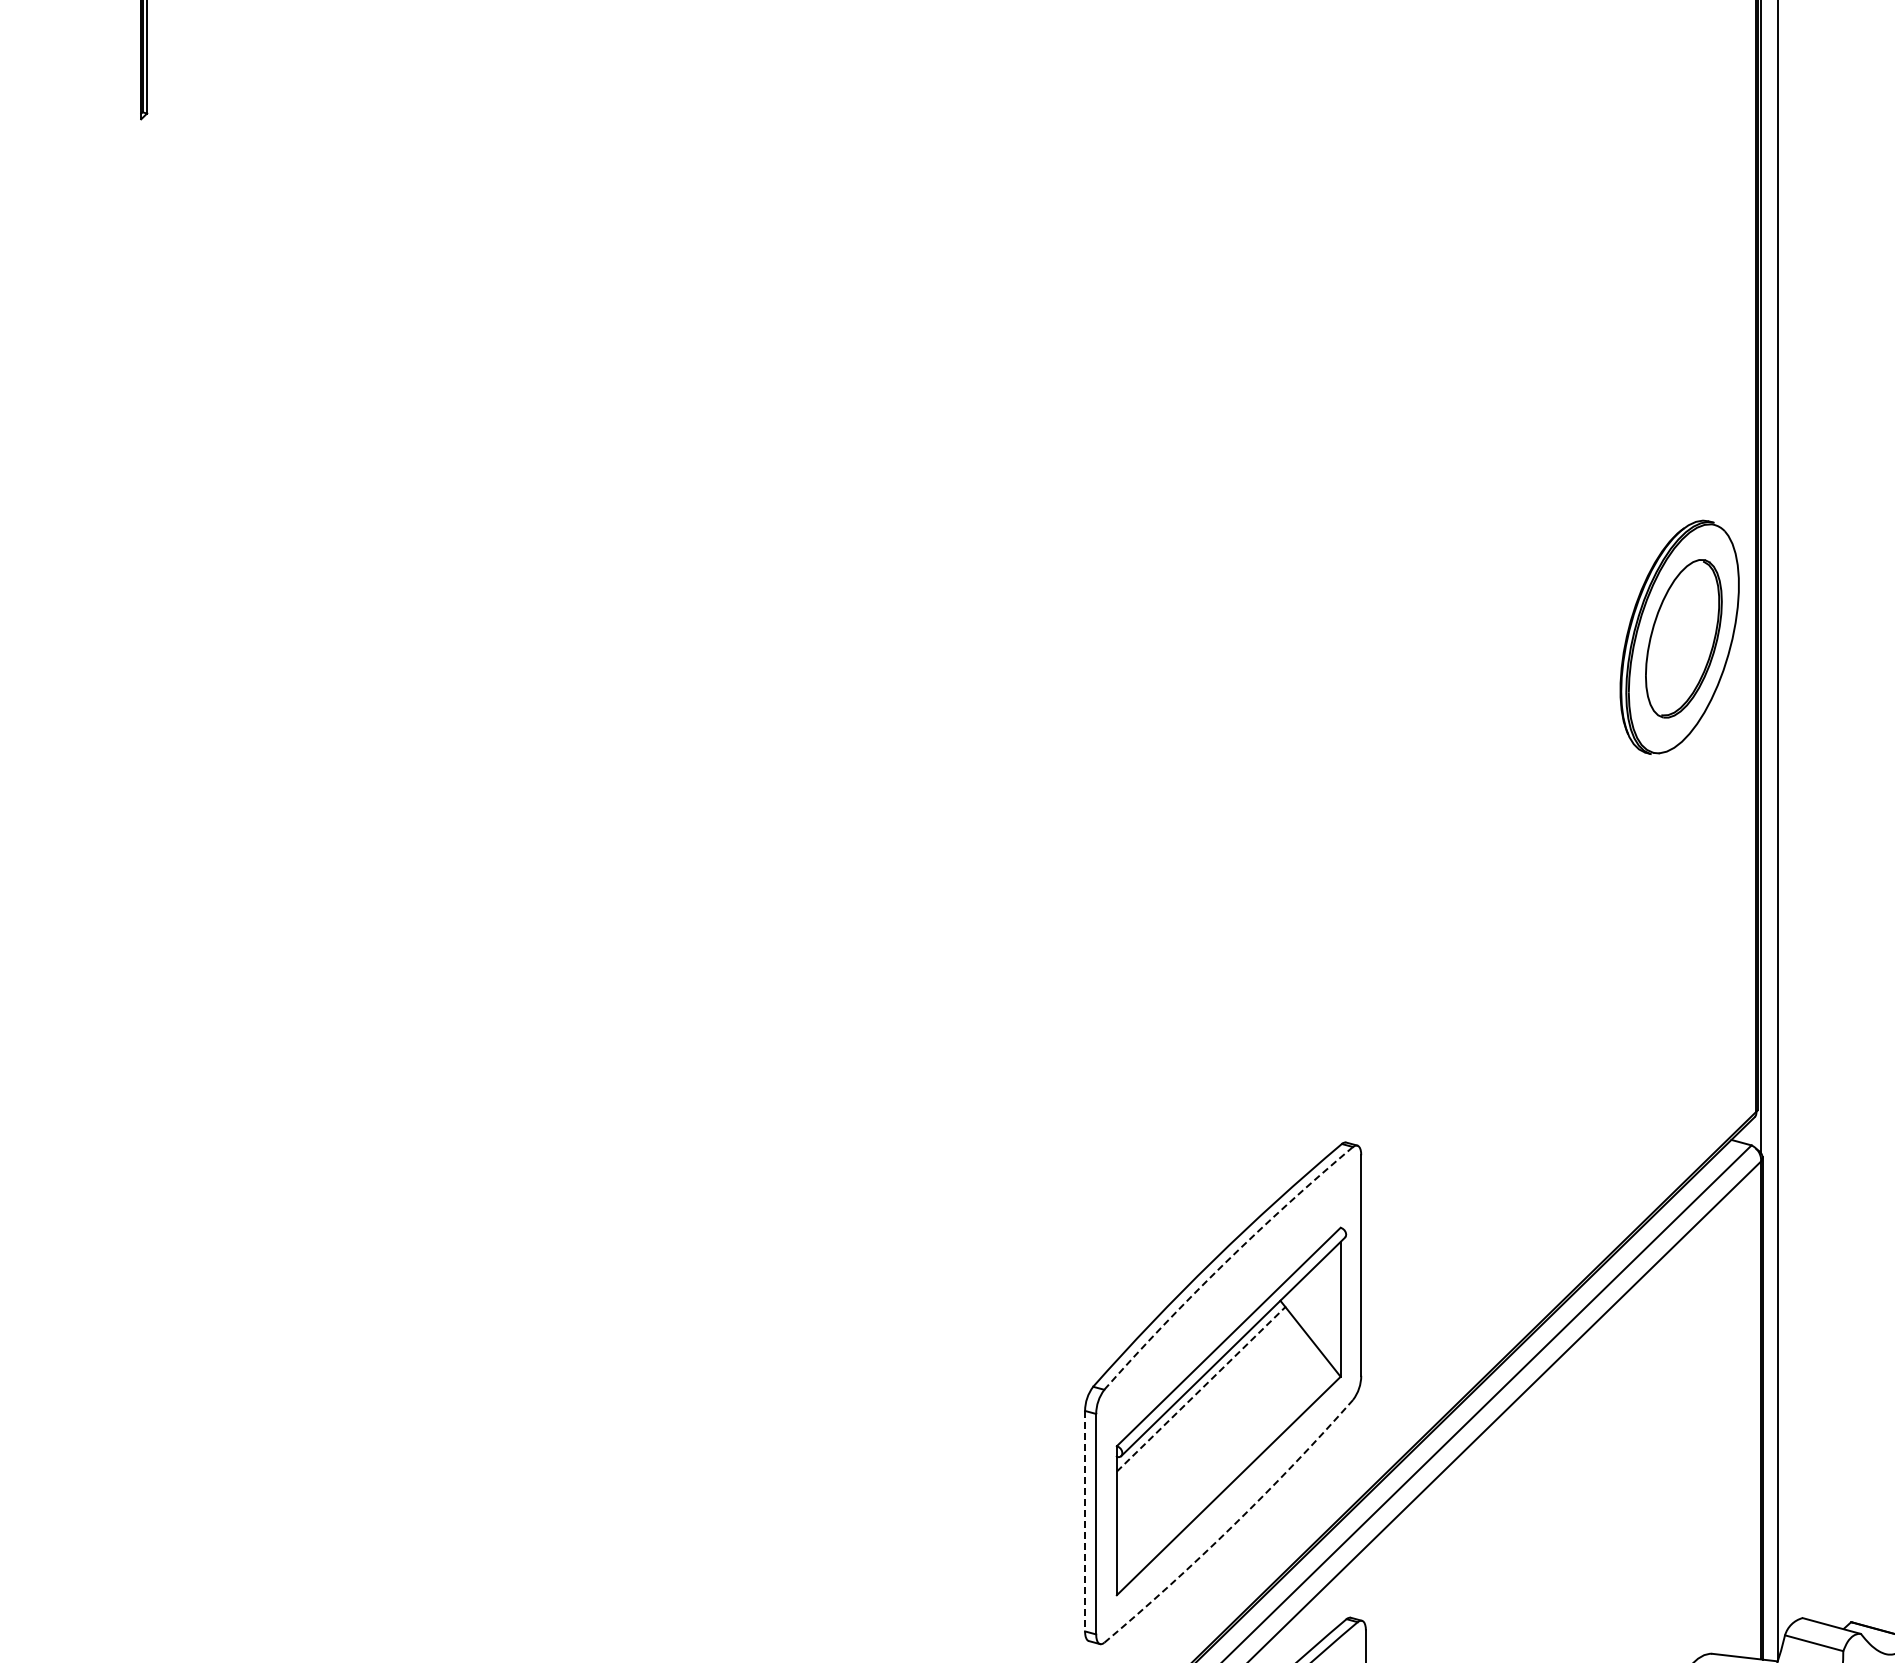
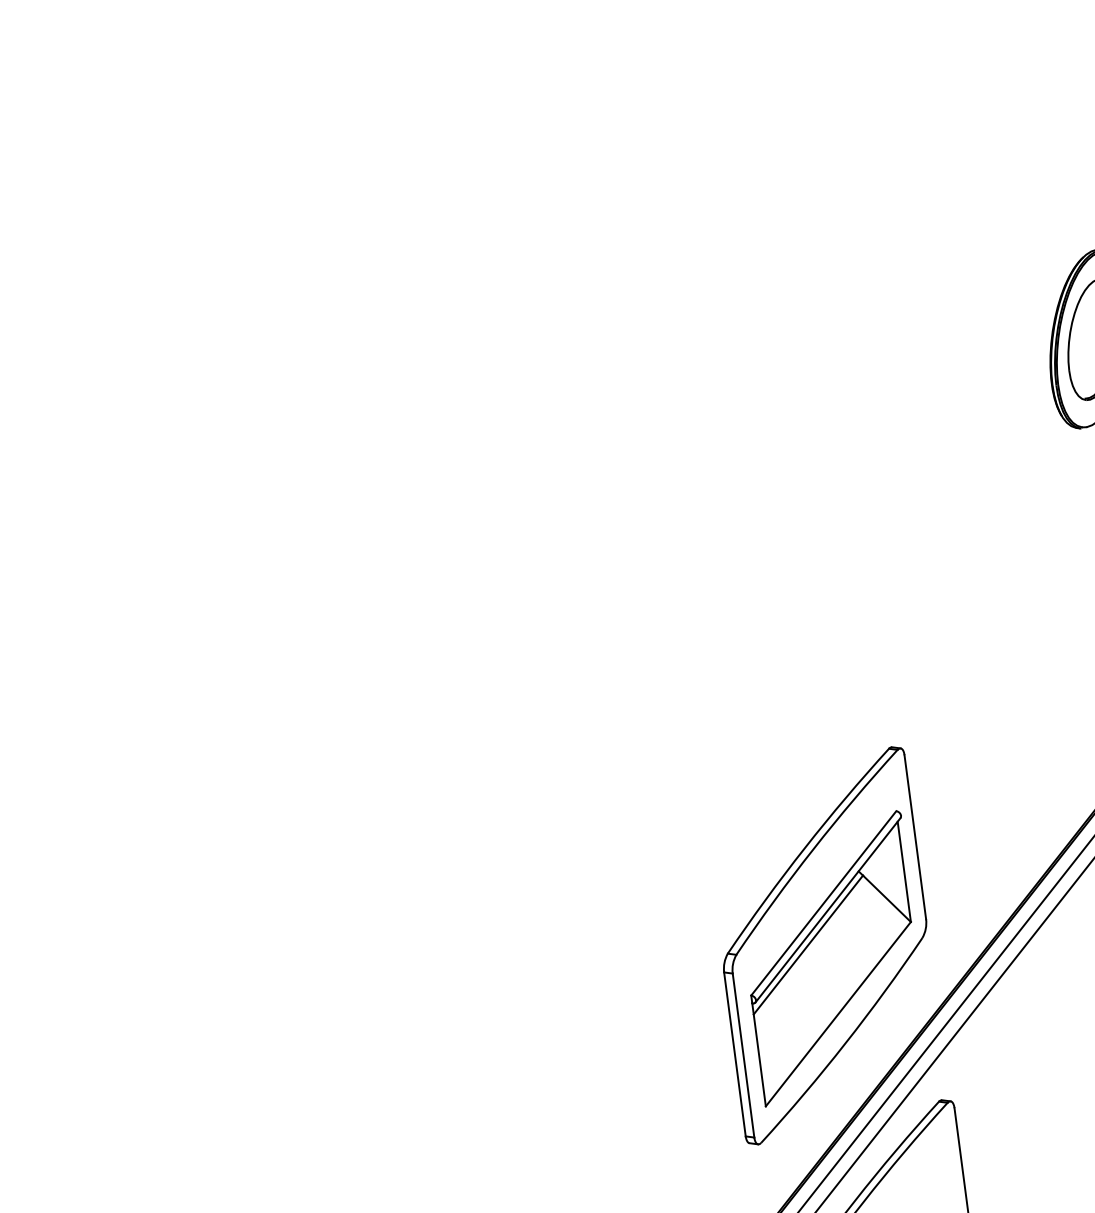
arc: (1224, 1263) -> (813, 849), dashed -> solid
line: (1201, 1389) -> (808, 945), dashed -> solid
line: (1085, 1521) -> (735, 1054), dashed -> solid
arc: (1233, 1525) -> (845, 1043), dashed -> solid

